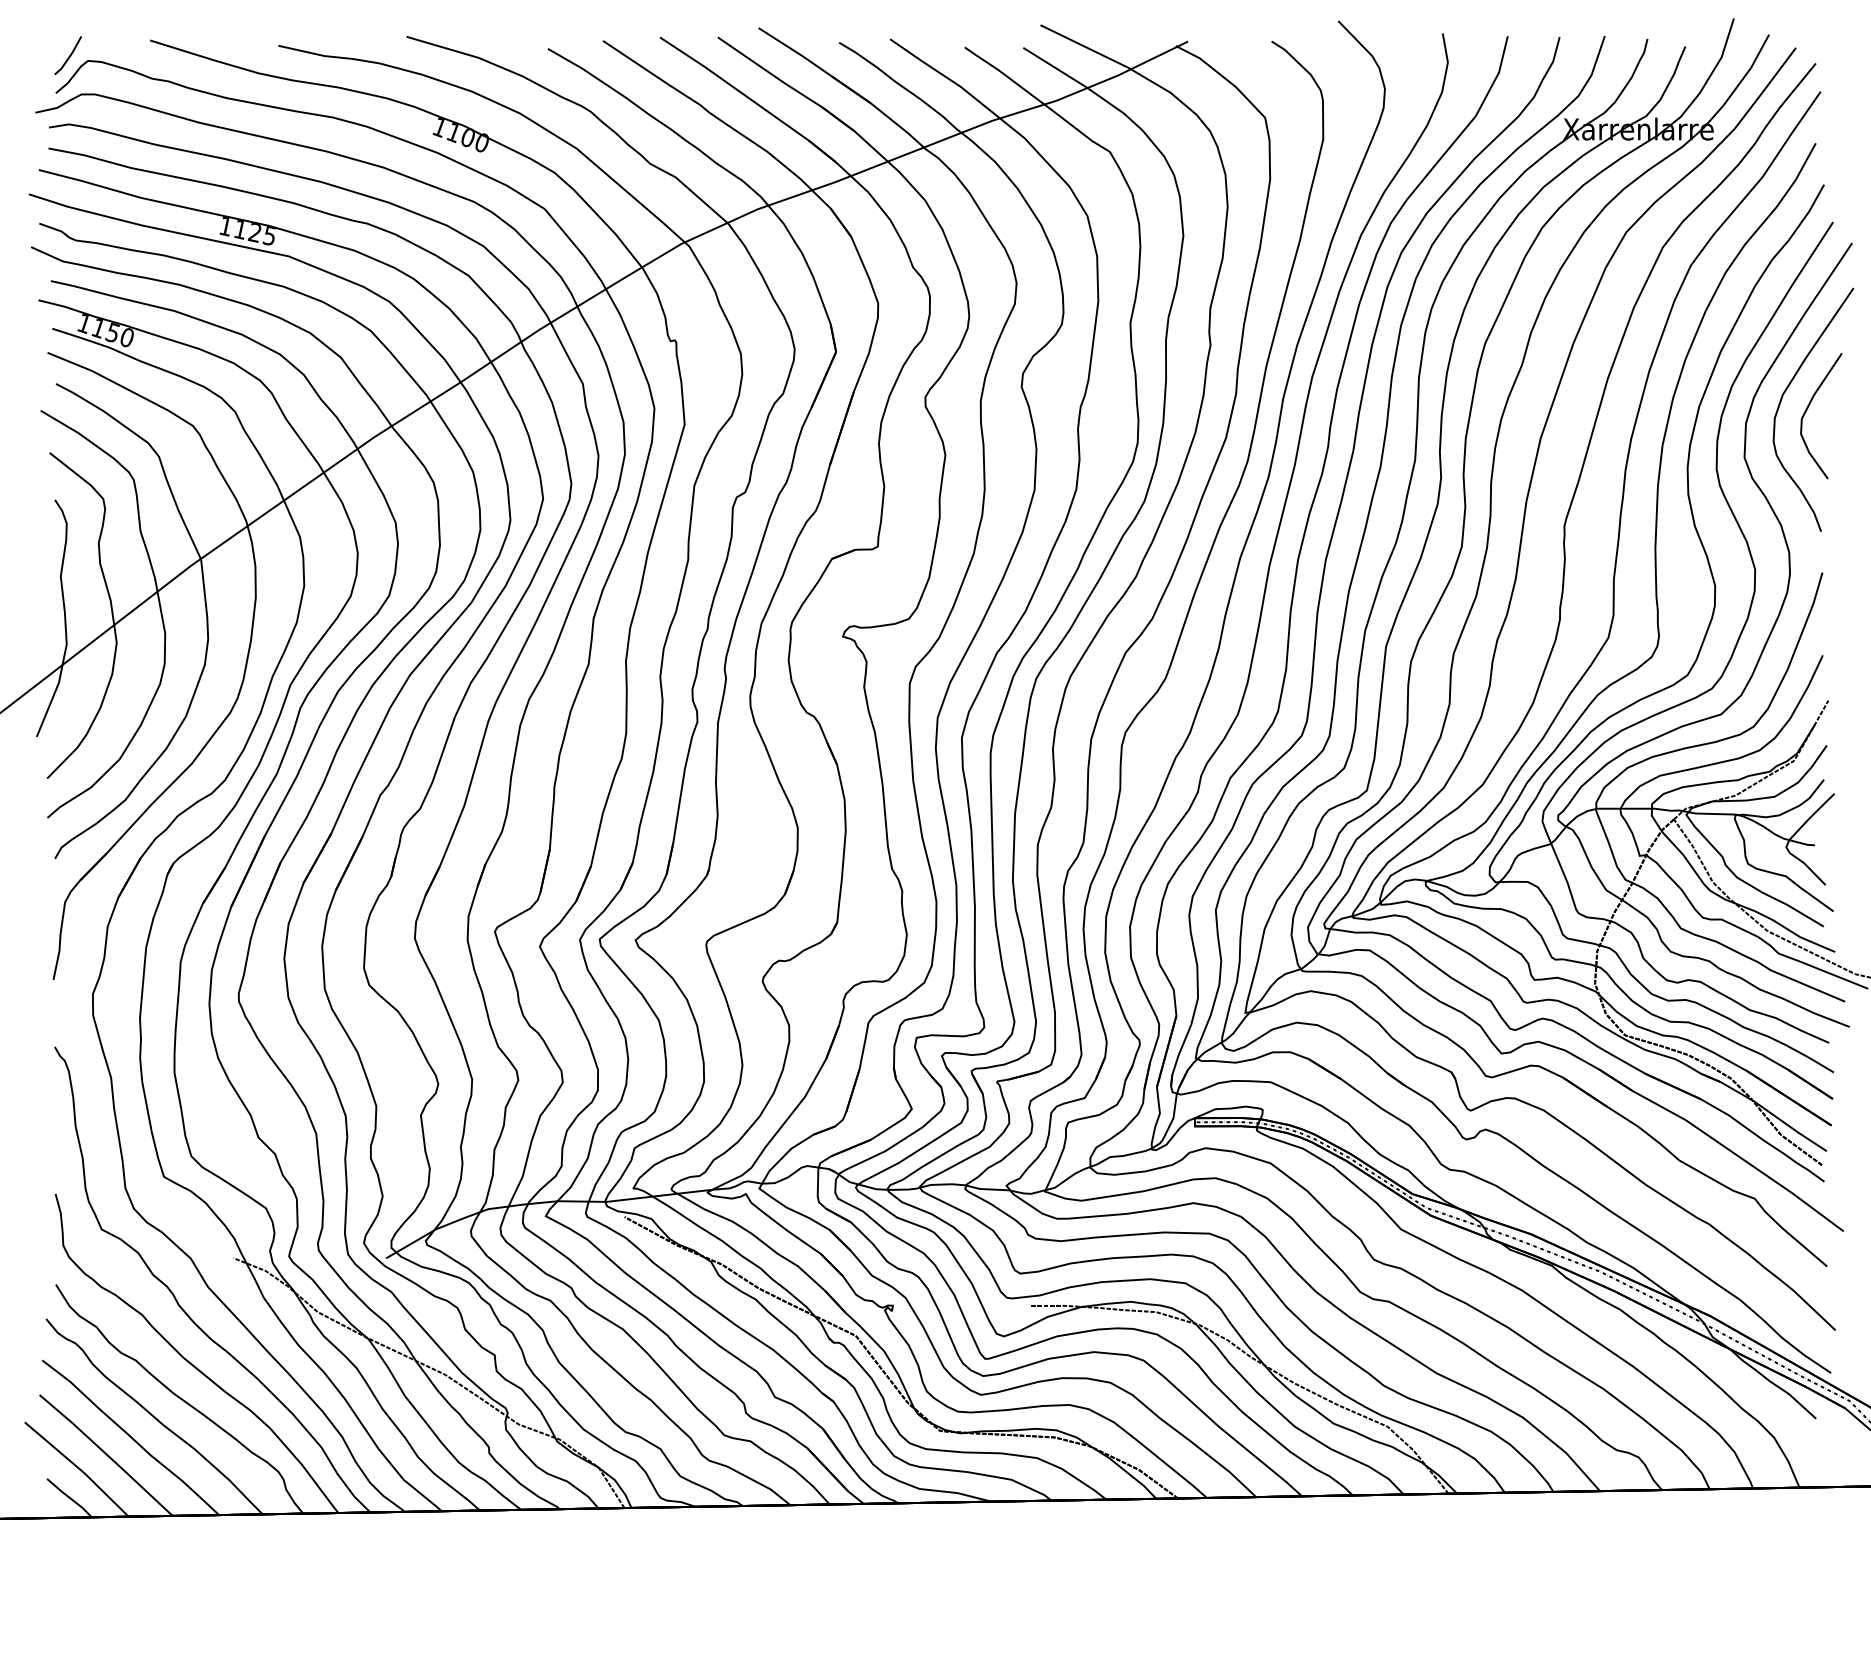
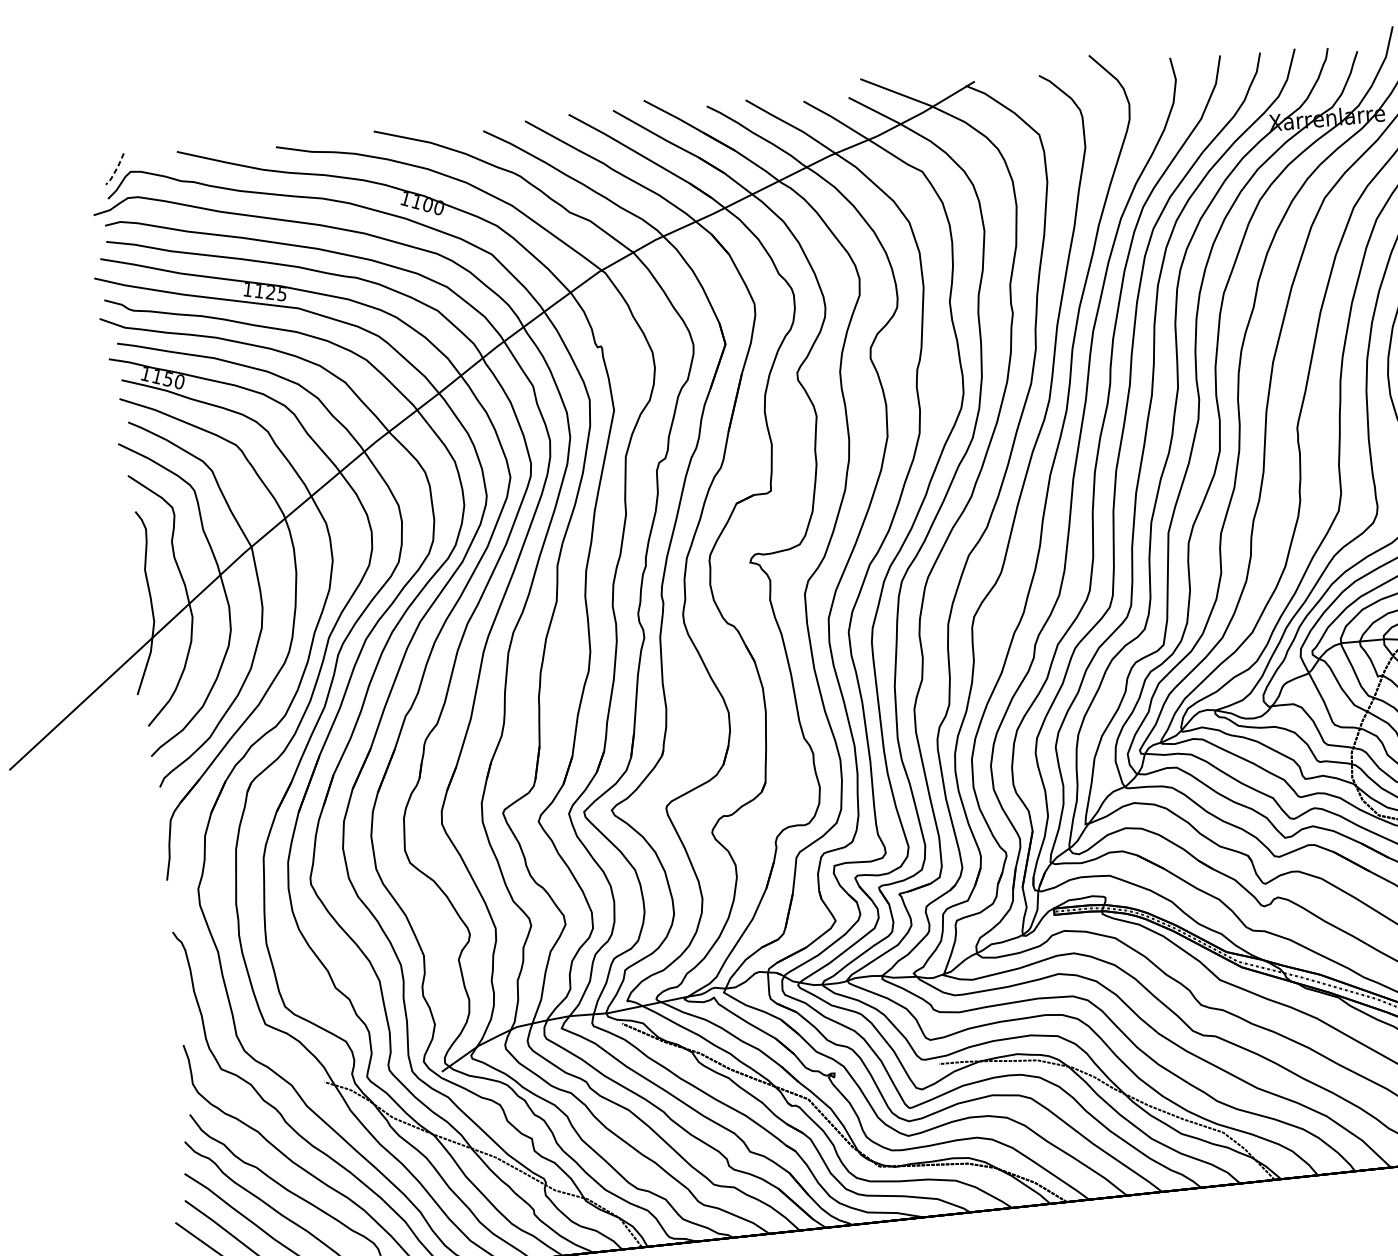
line: (69, 57) -> (116, 170), solid -> dashed

